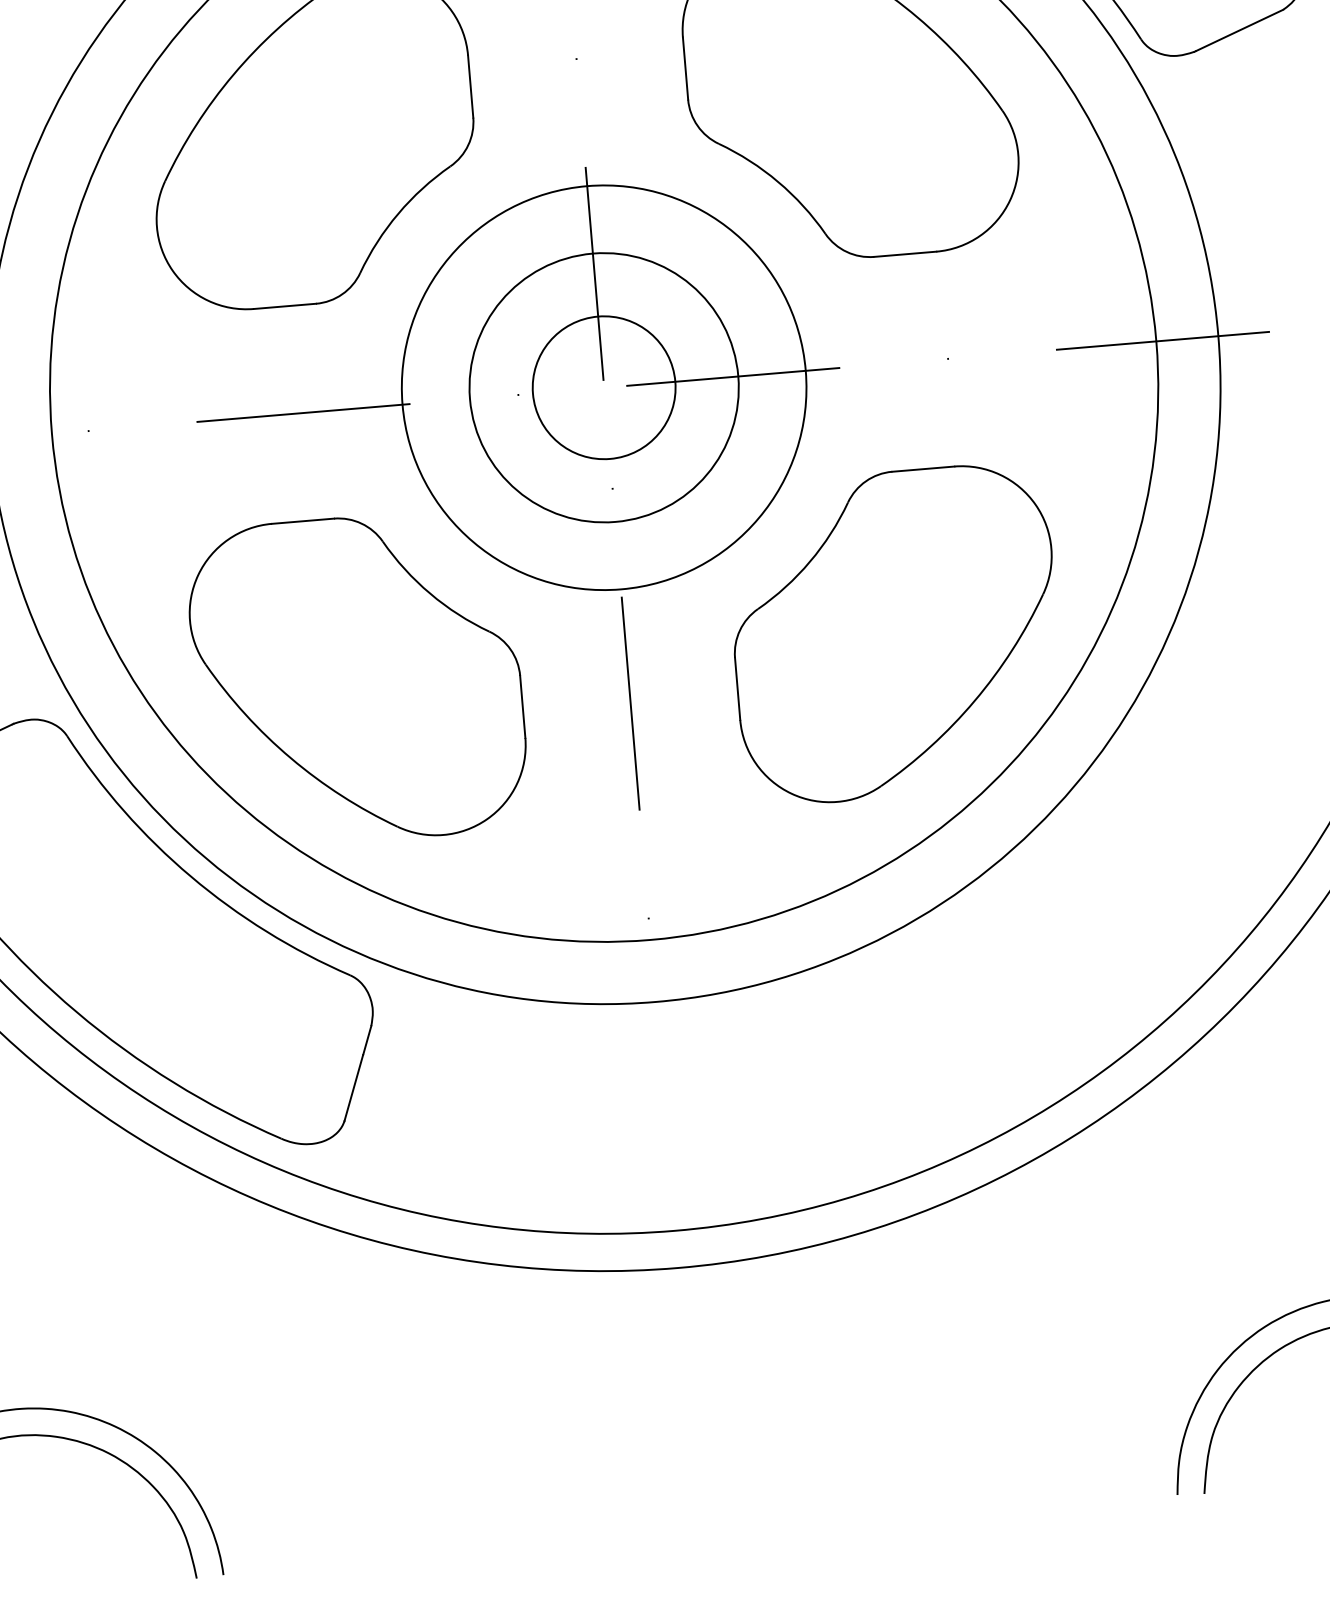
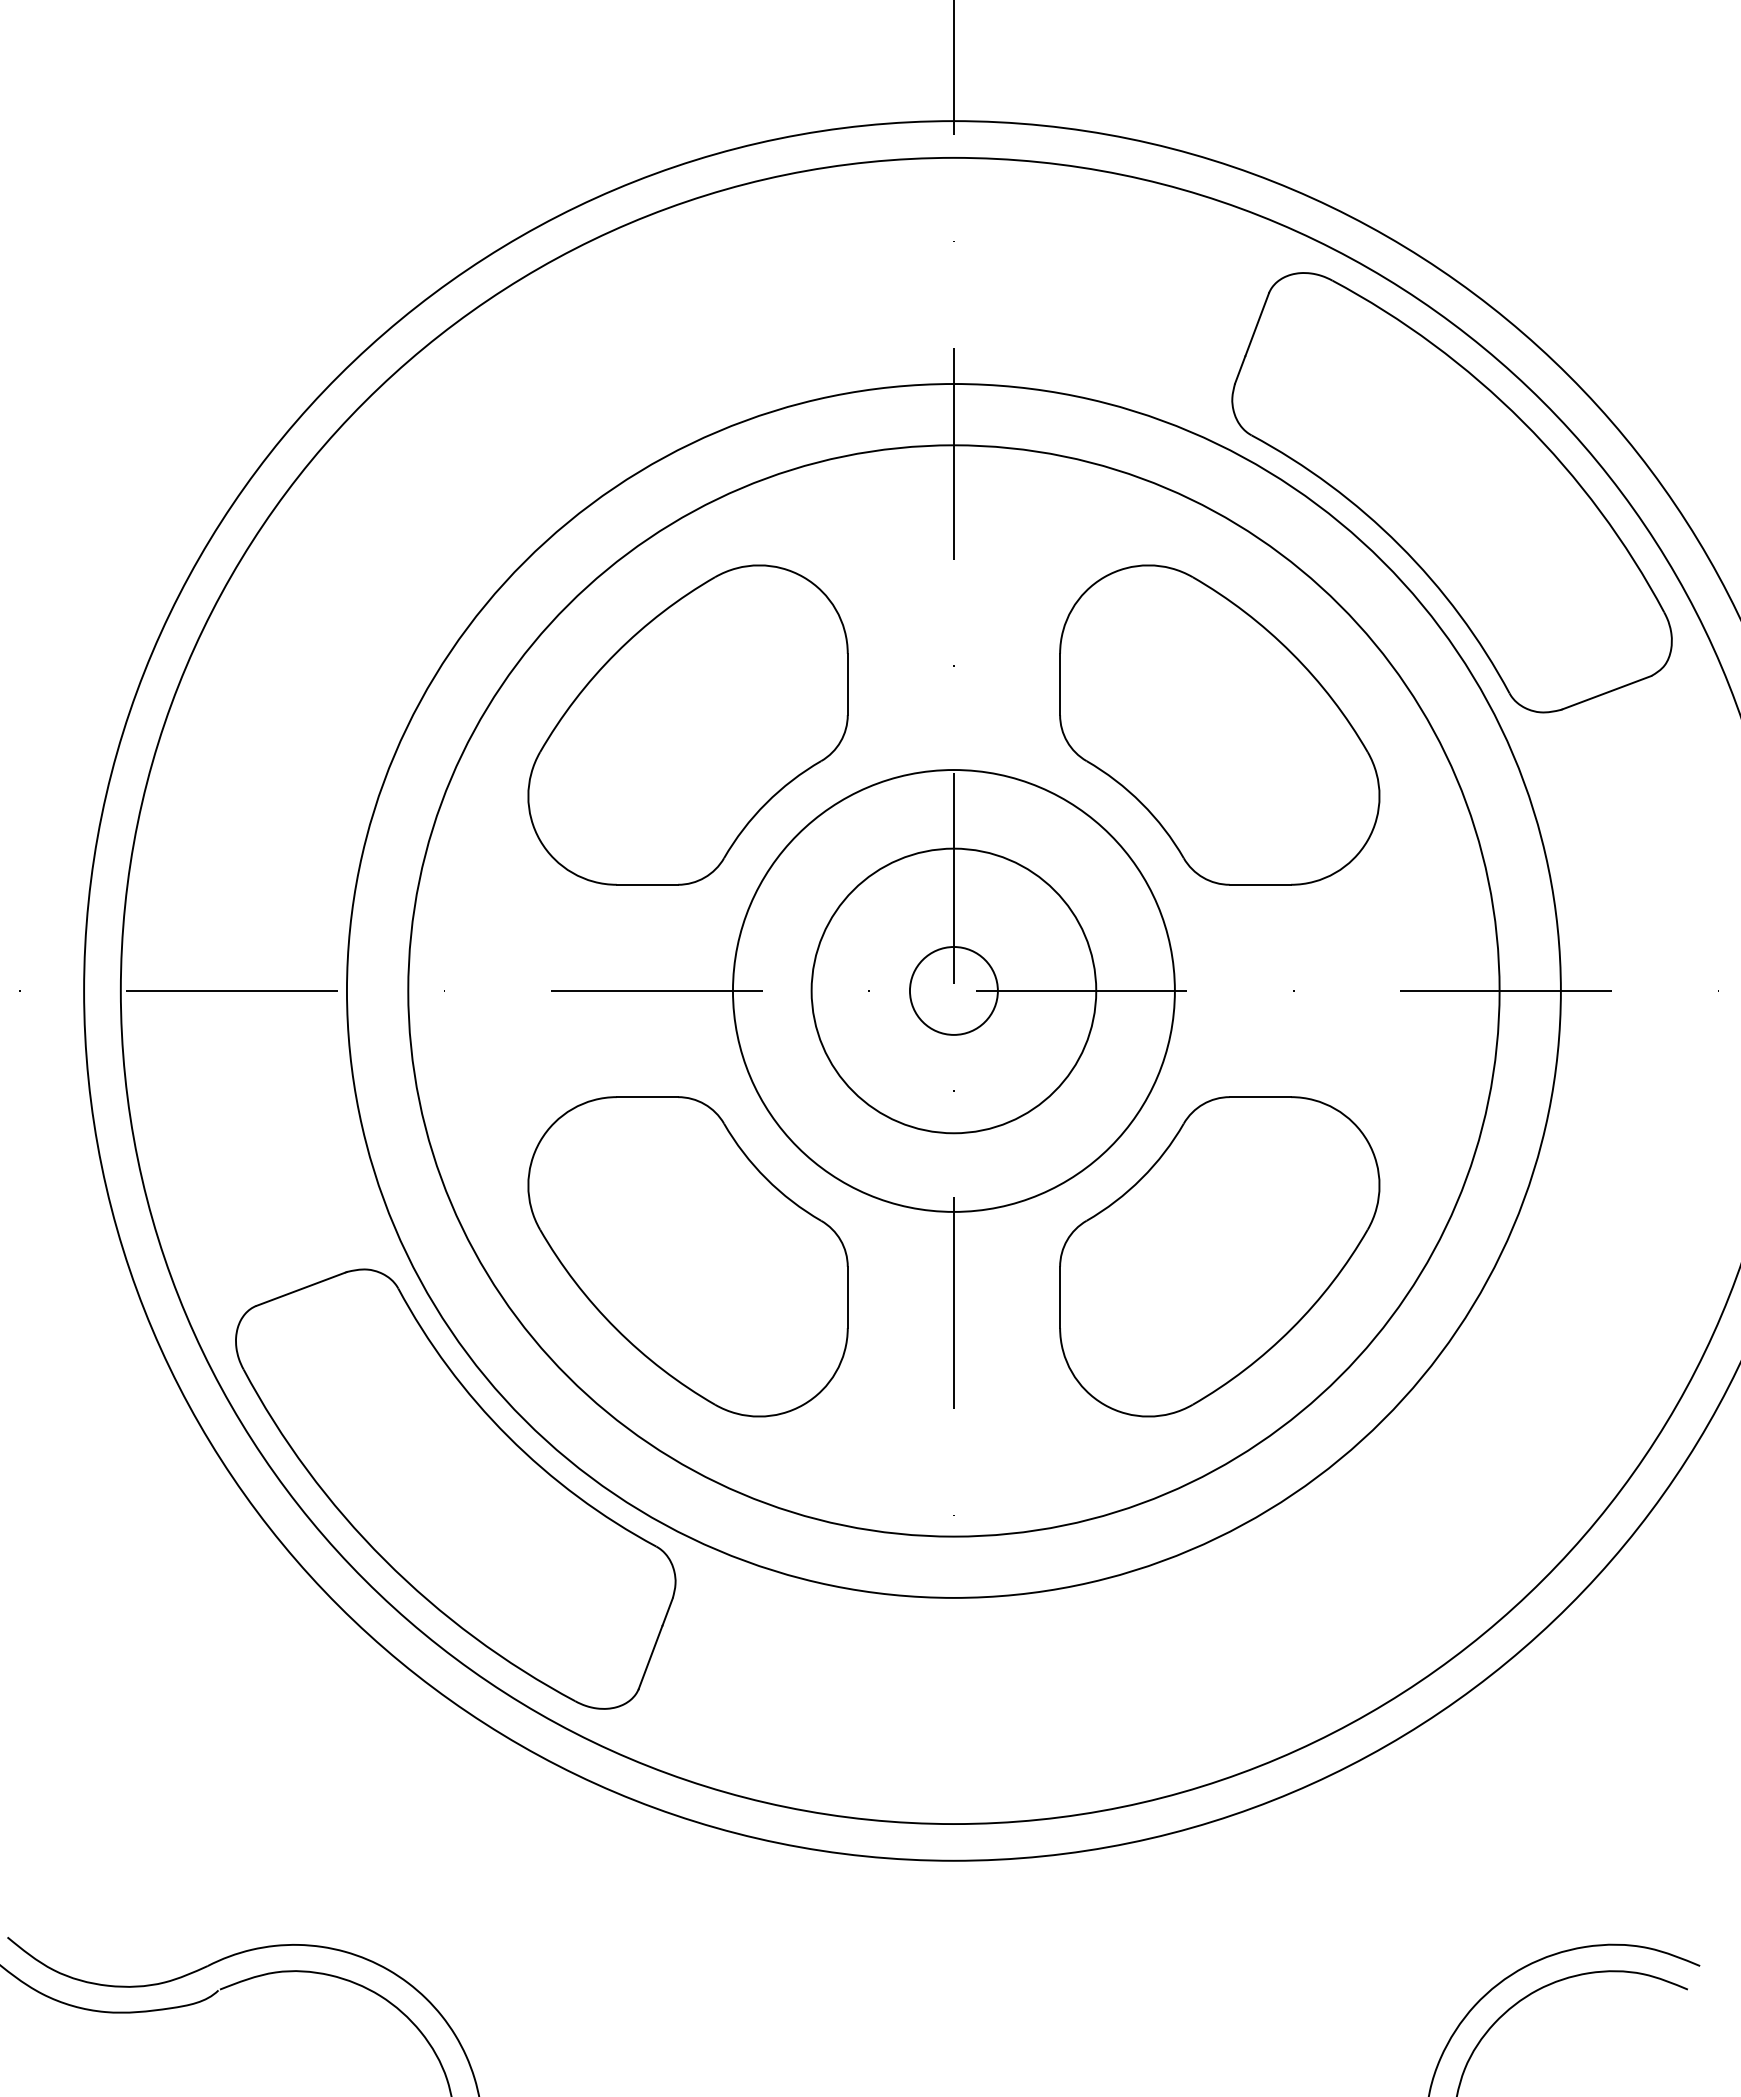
circle: (603, 387) -> (953, 990), size x0.62
circle: (603, 387) -> (953, 990), size x0.71
circle: (603, 387) -> (953, 990), size x1.67

